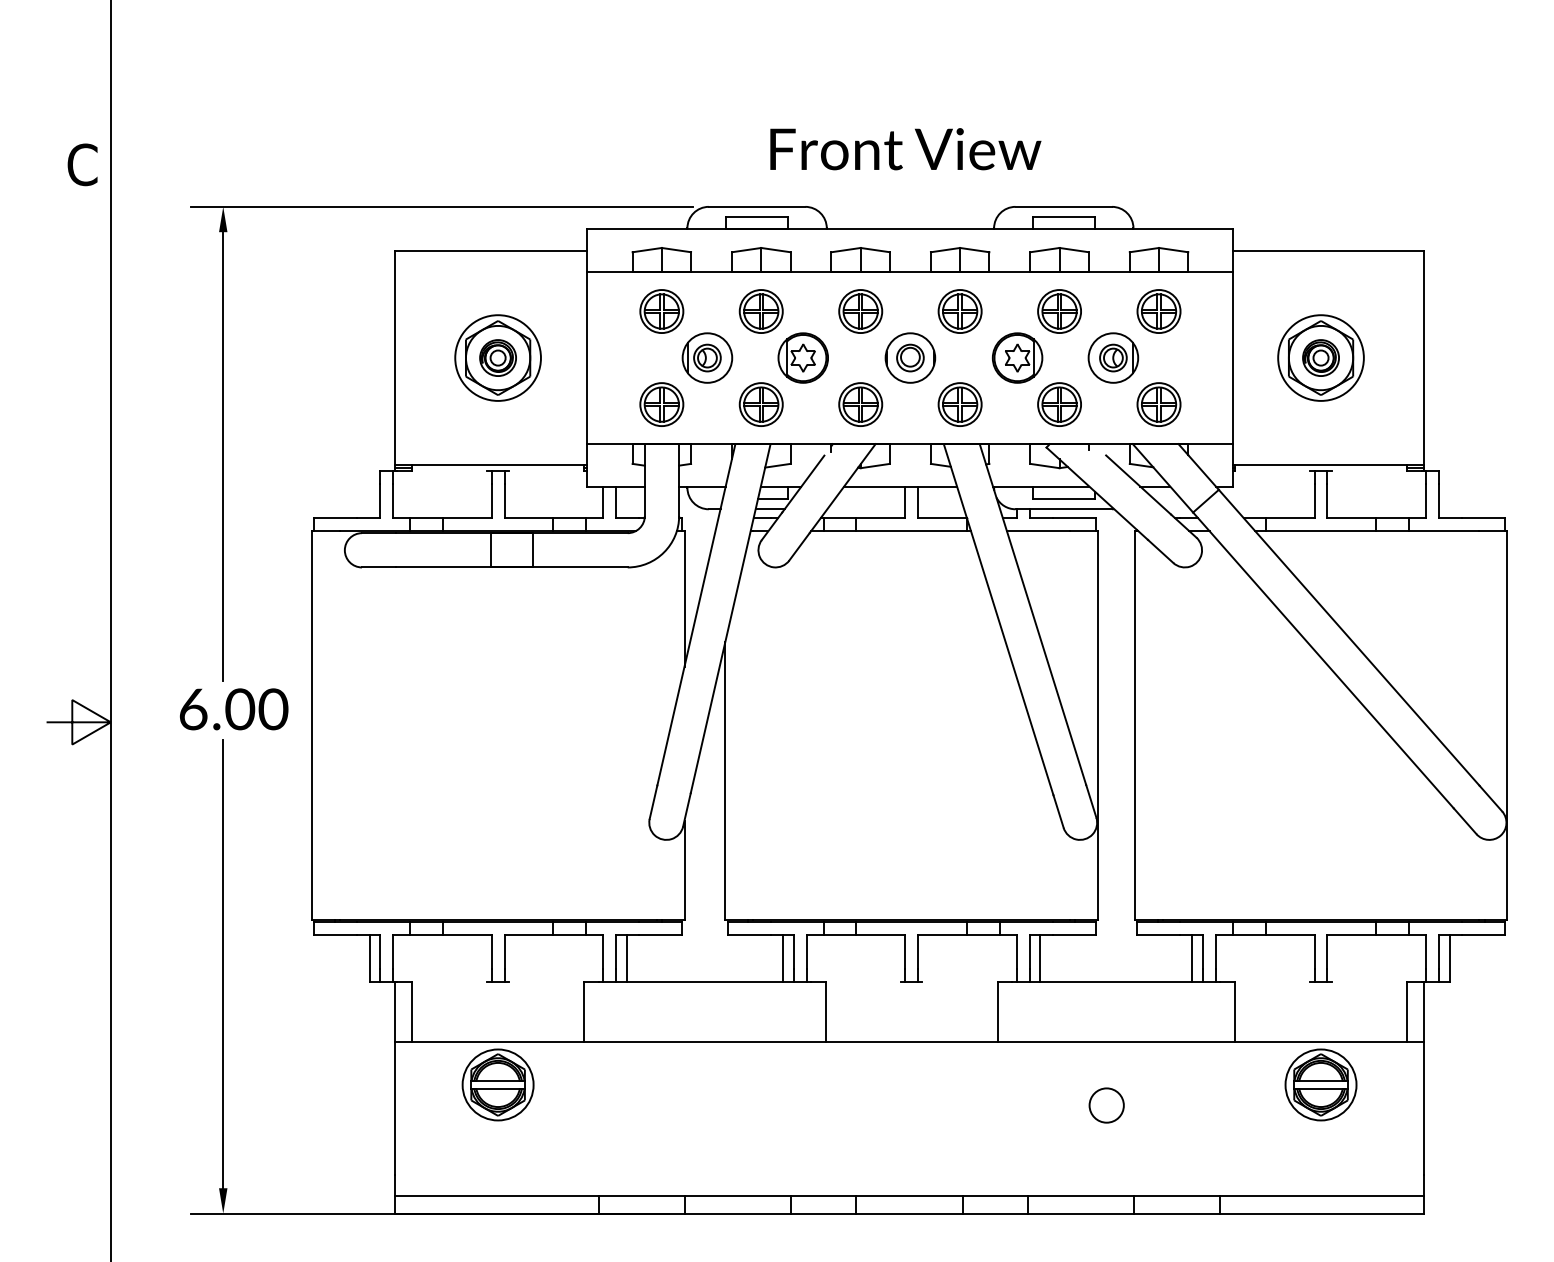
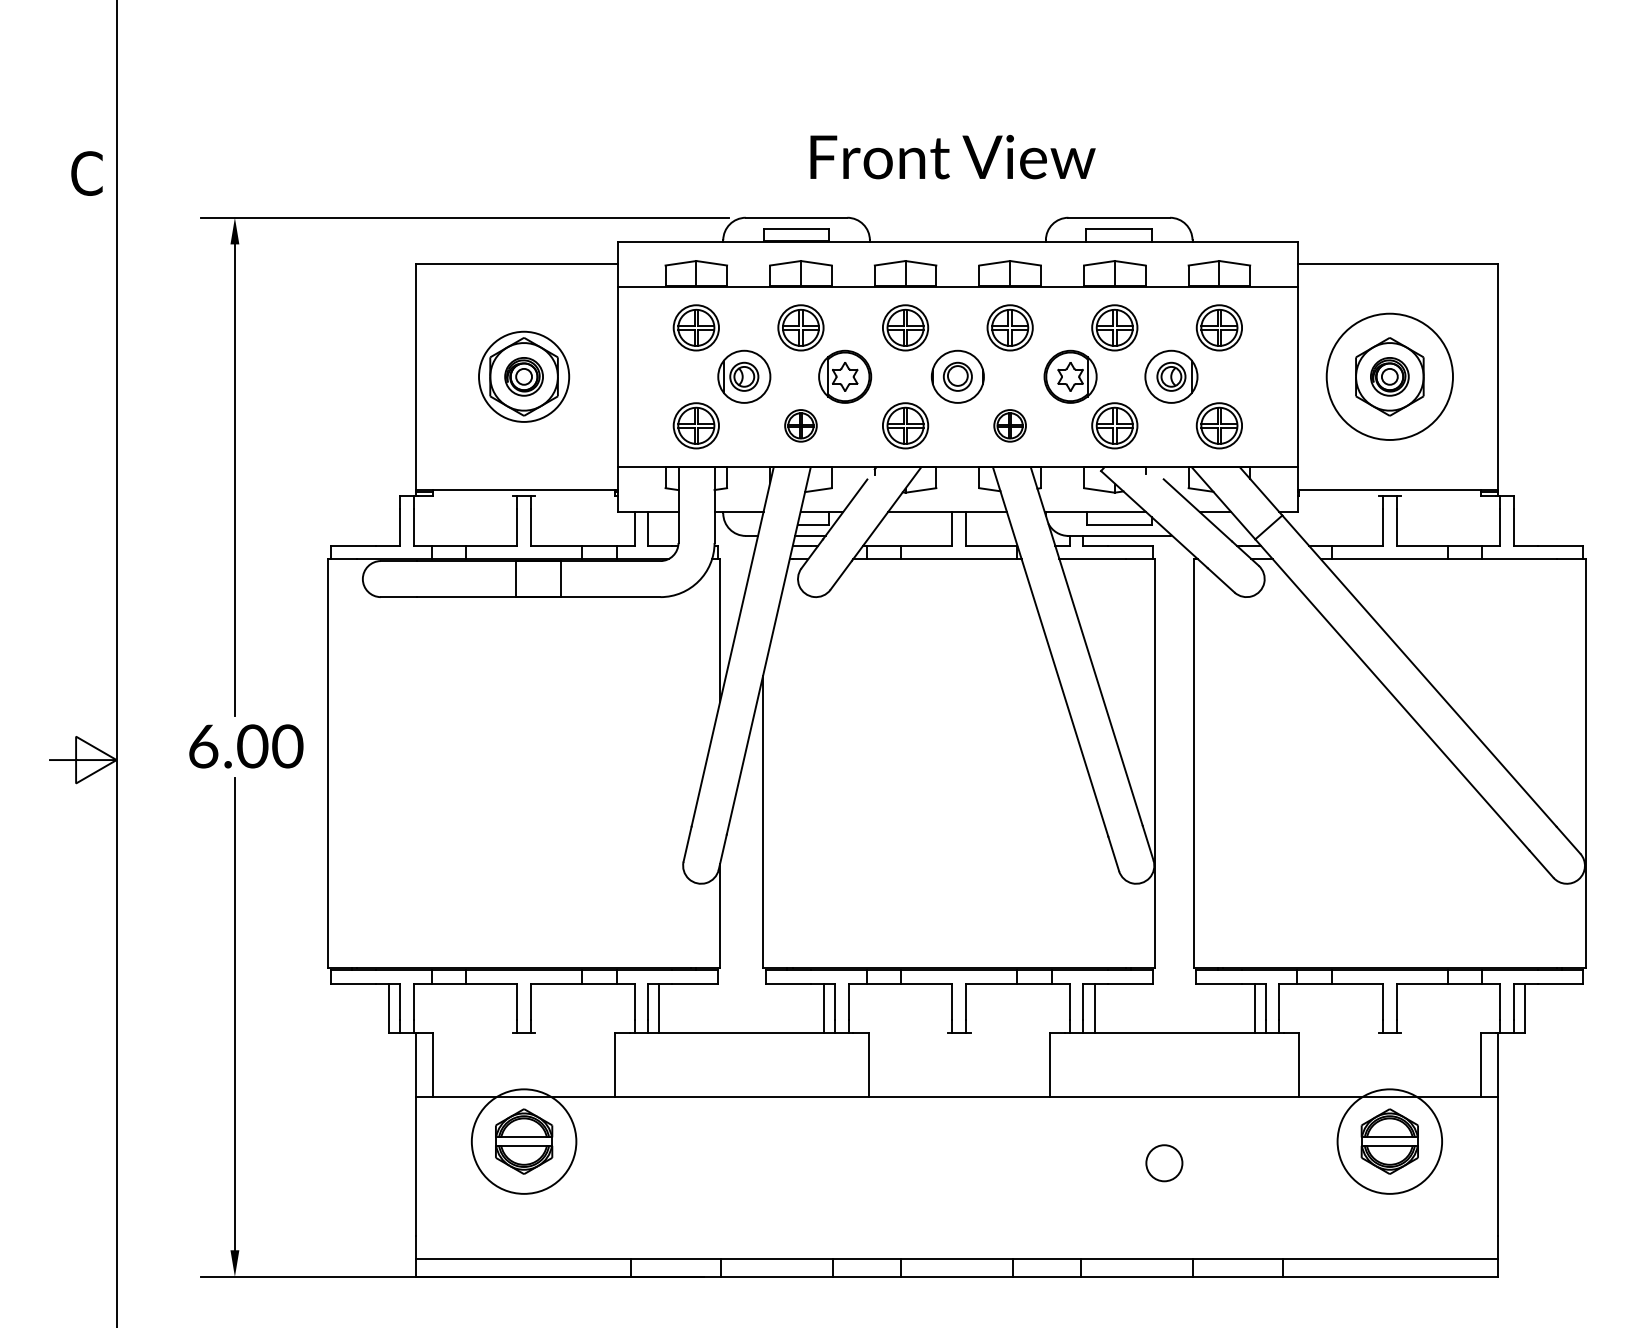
circle: (1320, 357) -> (1389, 376), size x1.4
part: (760, 404) -> (800, 425), size x0.7
part: (959, 404) -> (1009, 425), size x0.7
circle: (497, 1084) -> (523, 1141), size x1.4
circle: (1320, 1084) -> (1389, 1141), size x1.4

